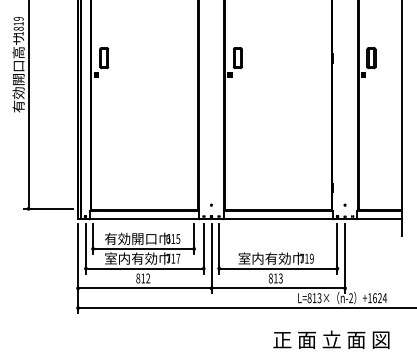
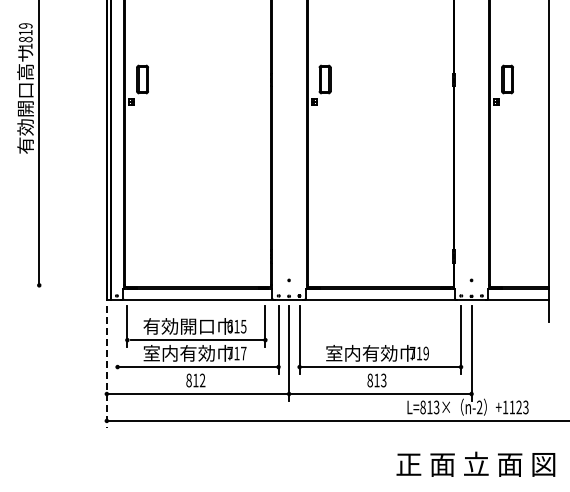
line: (48, 208) -> (66, 285), removed
line: (85, 248) -> (117, 339), removed
line: (77, 268) -> (106, 367), solid -> dashed
text: (379, 298) -> (518, 407), +1624 -> +1123
text: (331, 339) -> (475, 463), moved

